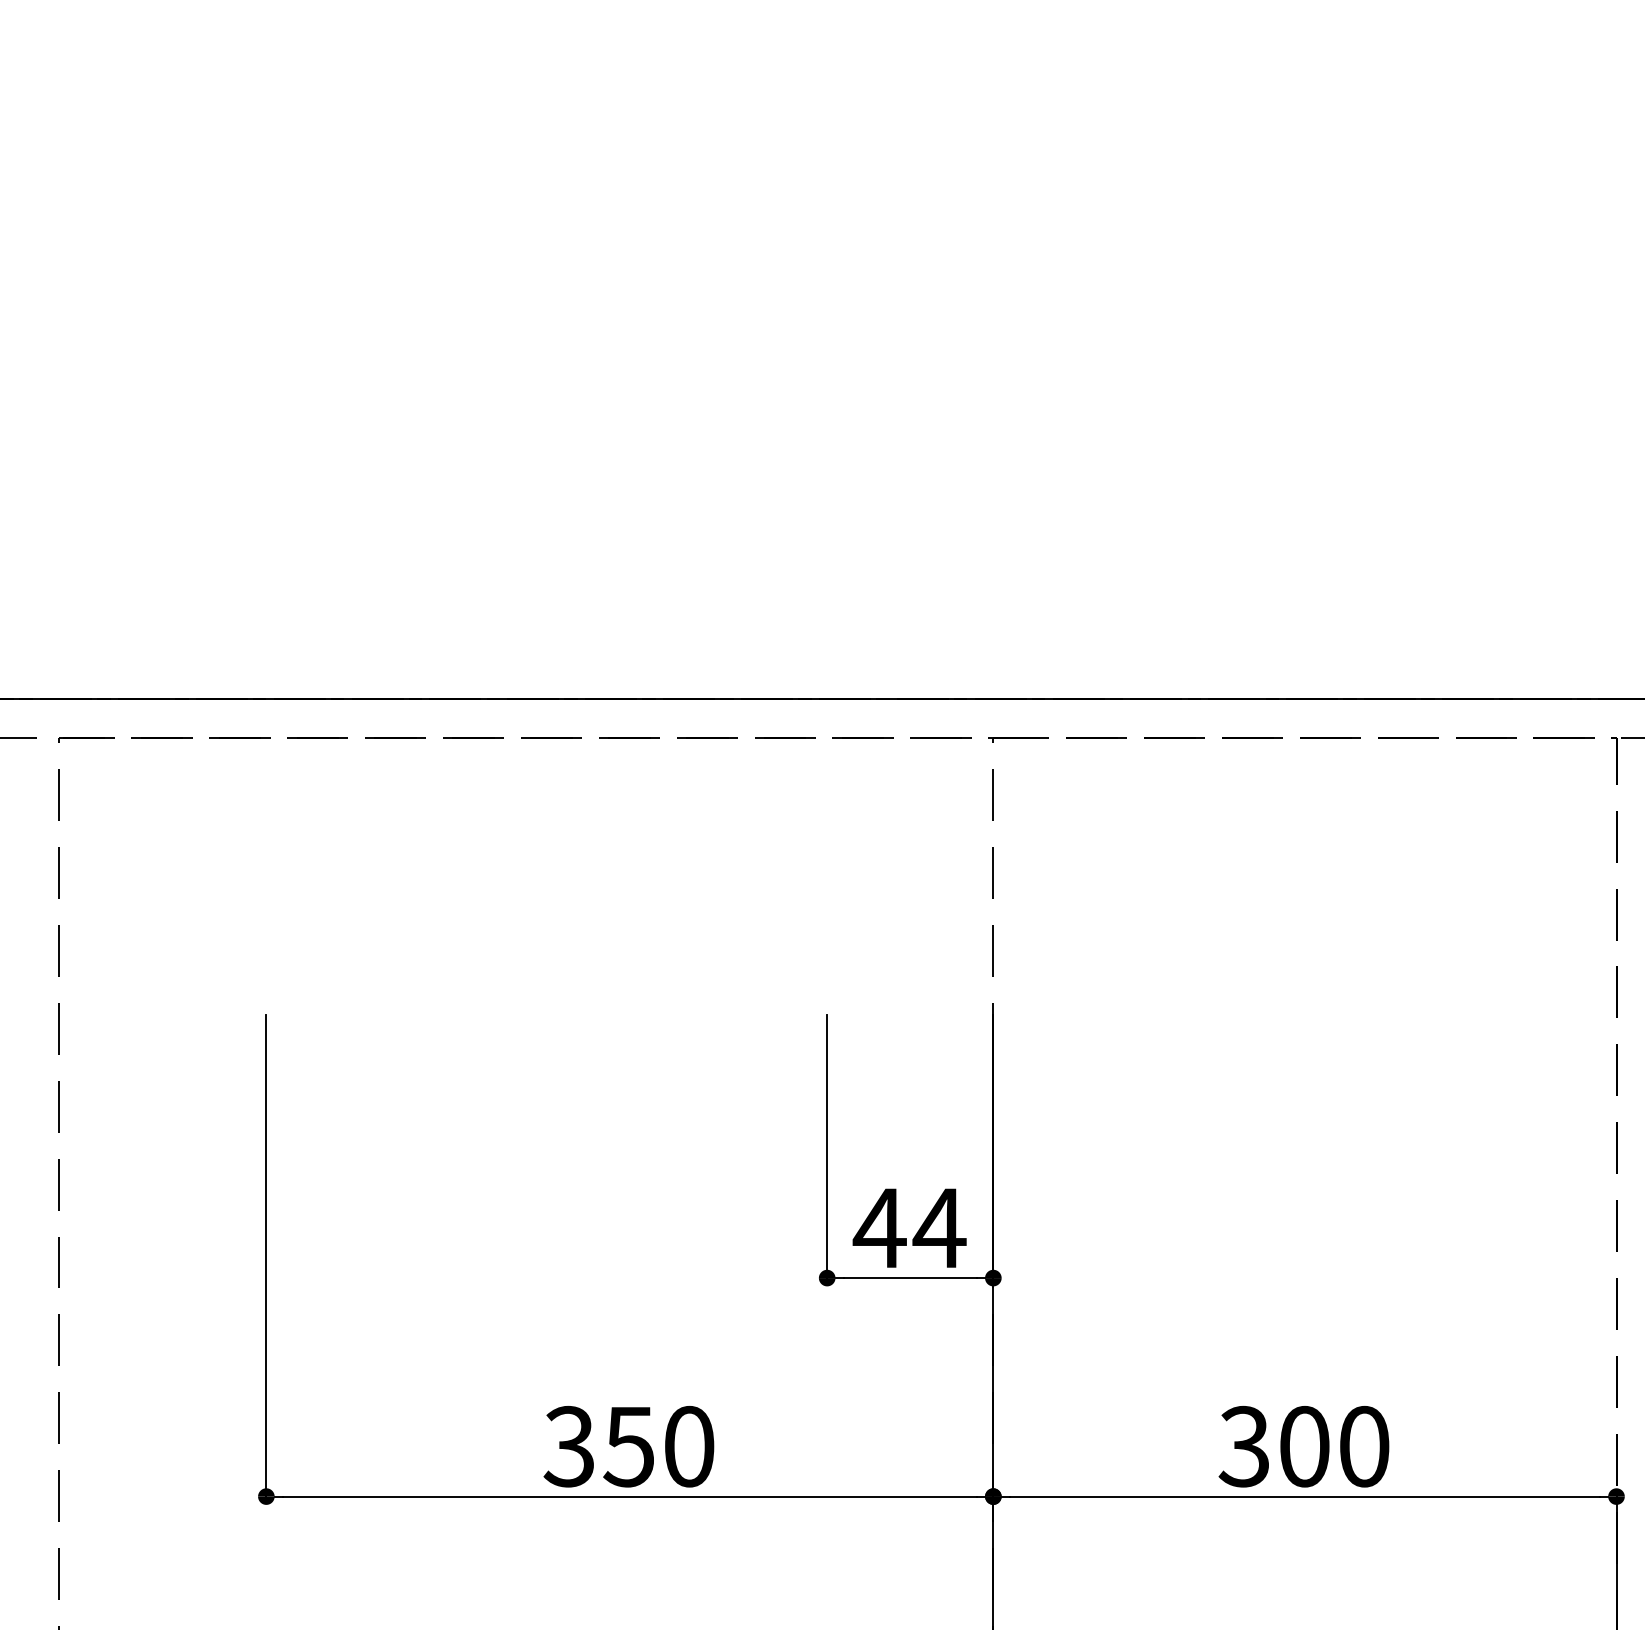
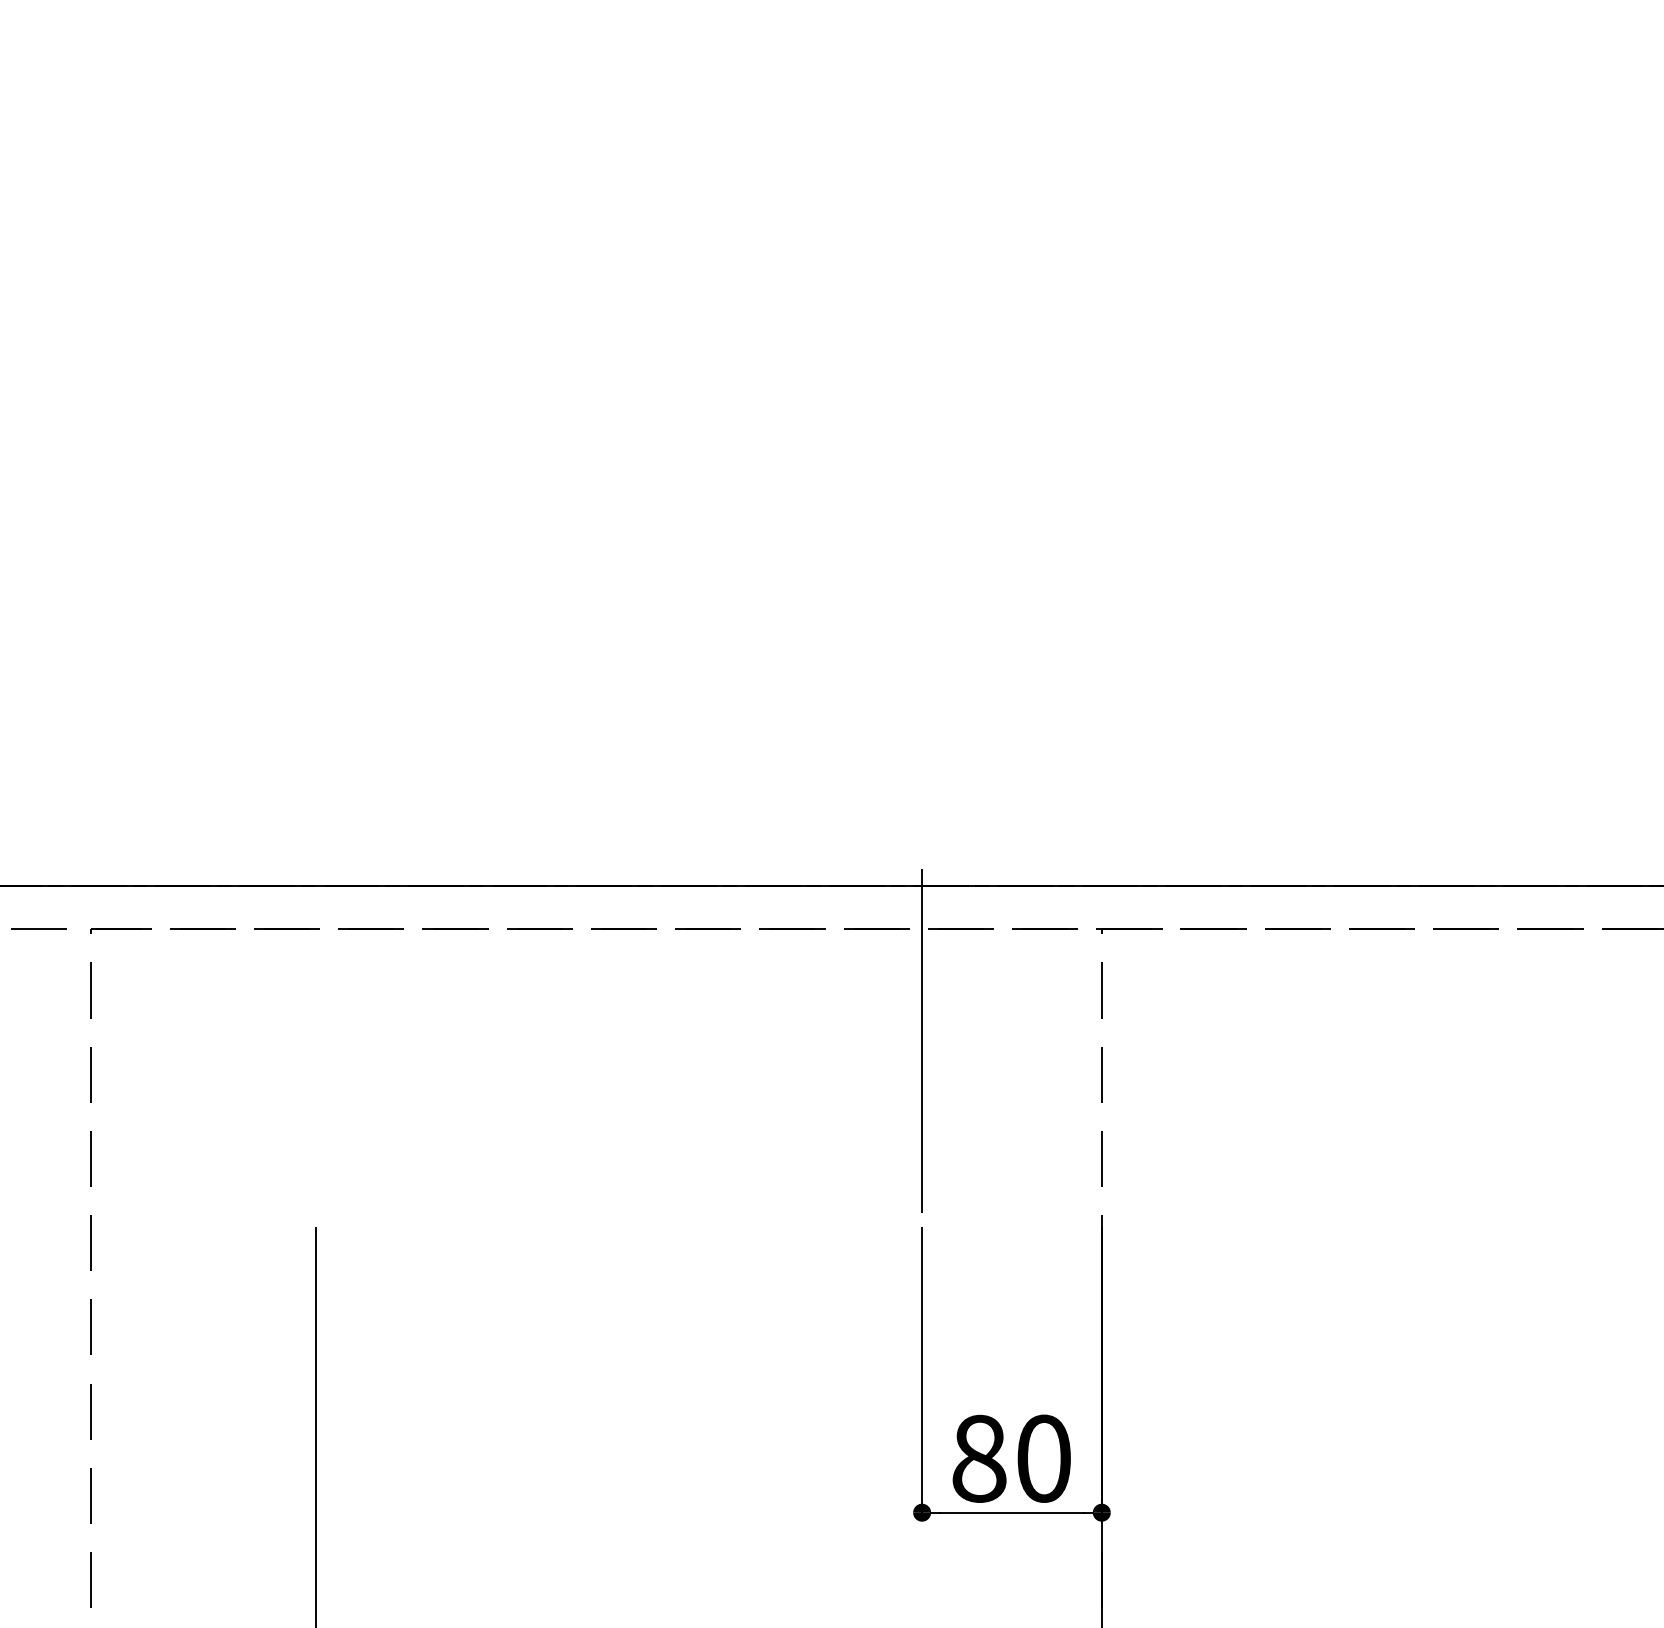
line: (827, 841) -> (922, 1040), added
text: (909, 1227) -> (1011, 1457), 44 -> 80

